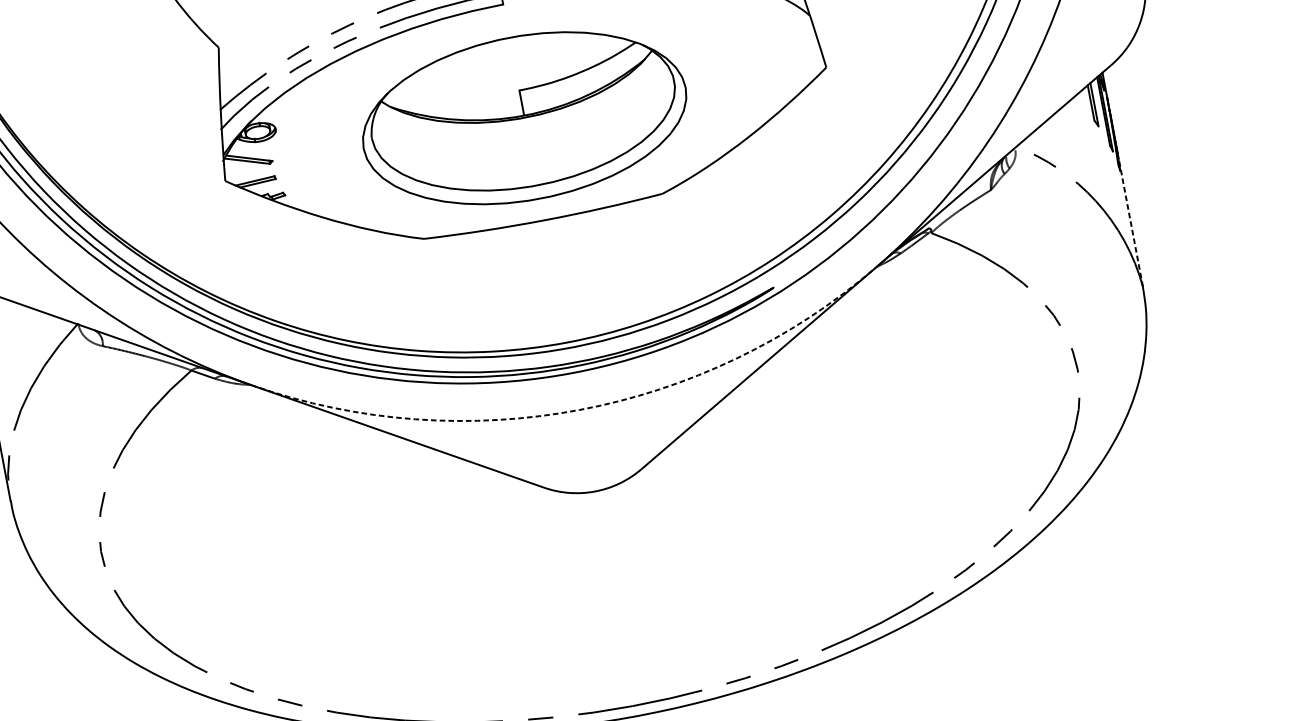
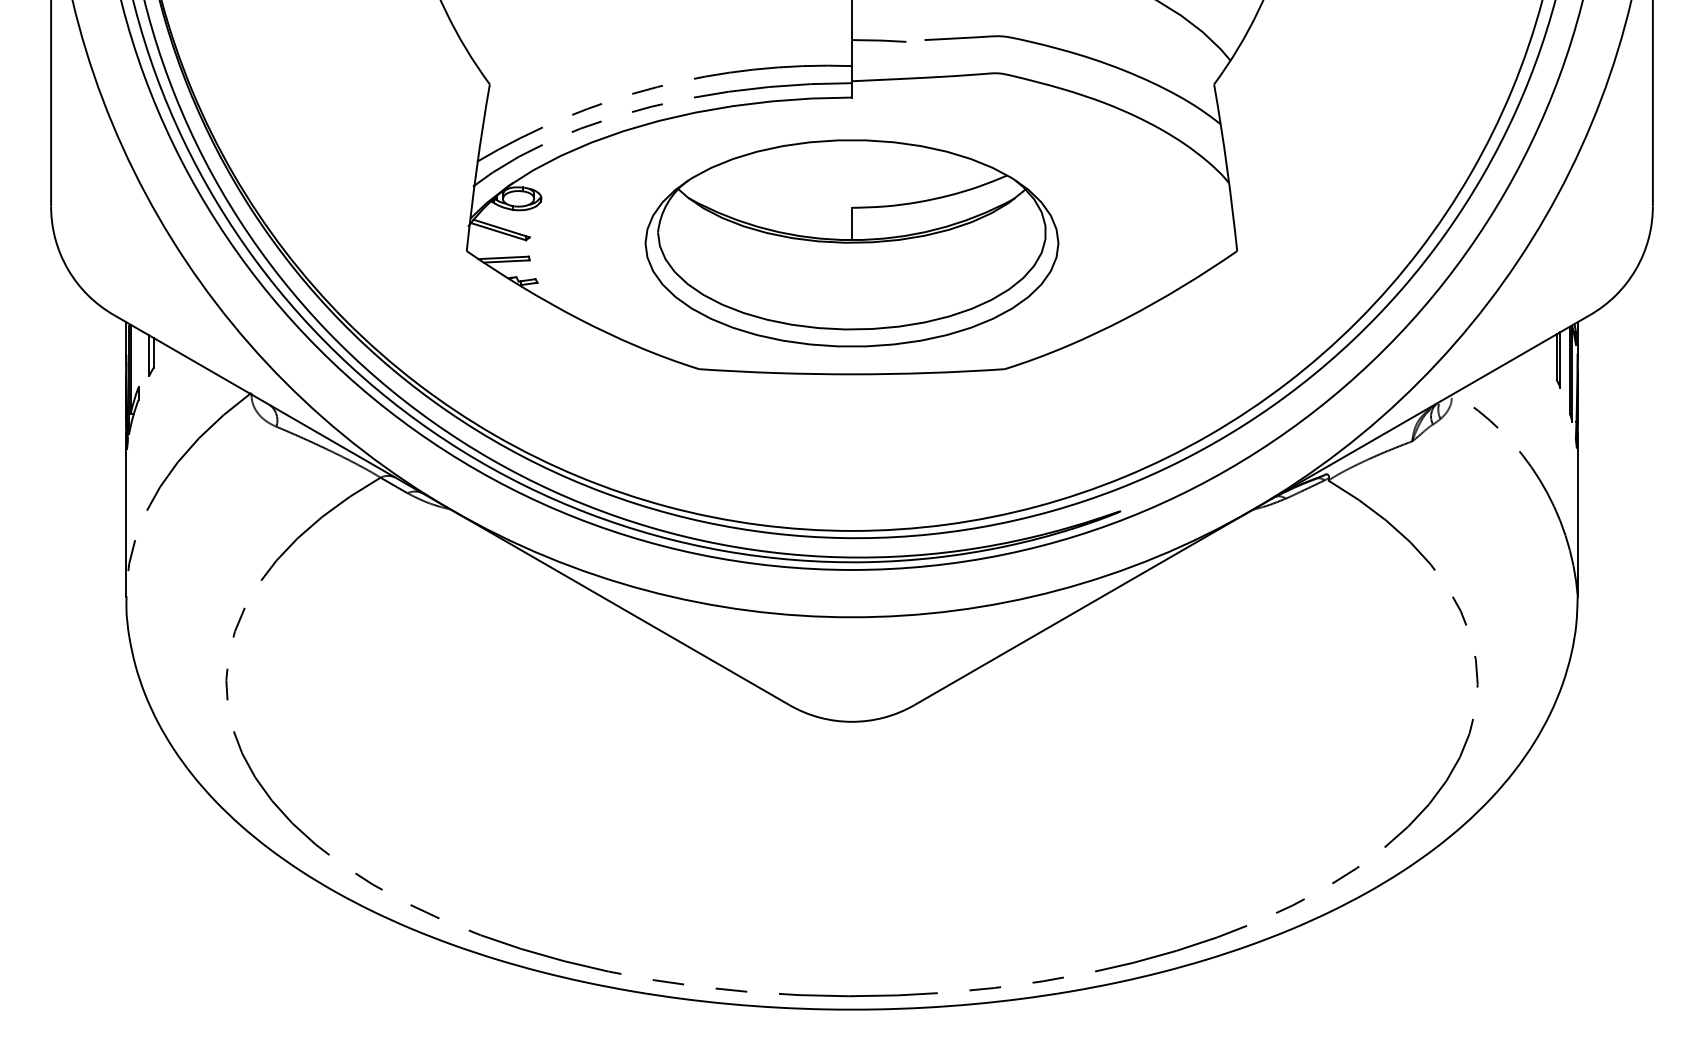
line: (1130, 223) -> (1577, 515), dashed -> solid
arc: (580, 410) -> (852, 617), dashed -> solid

